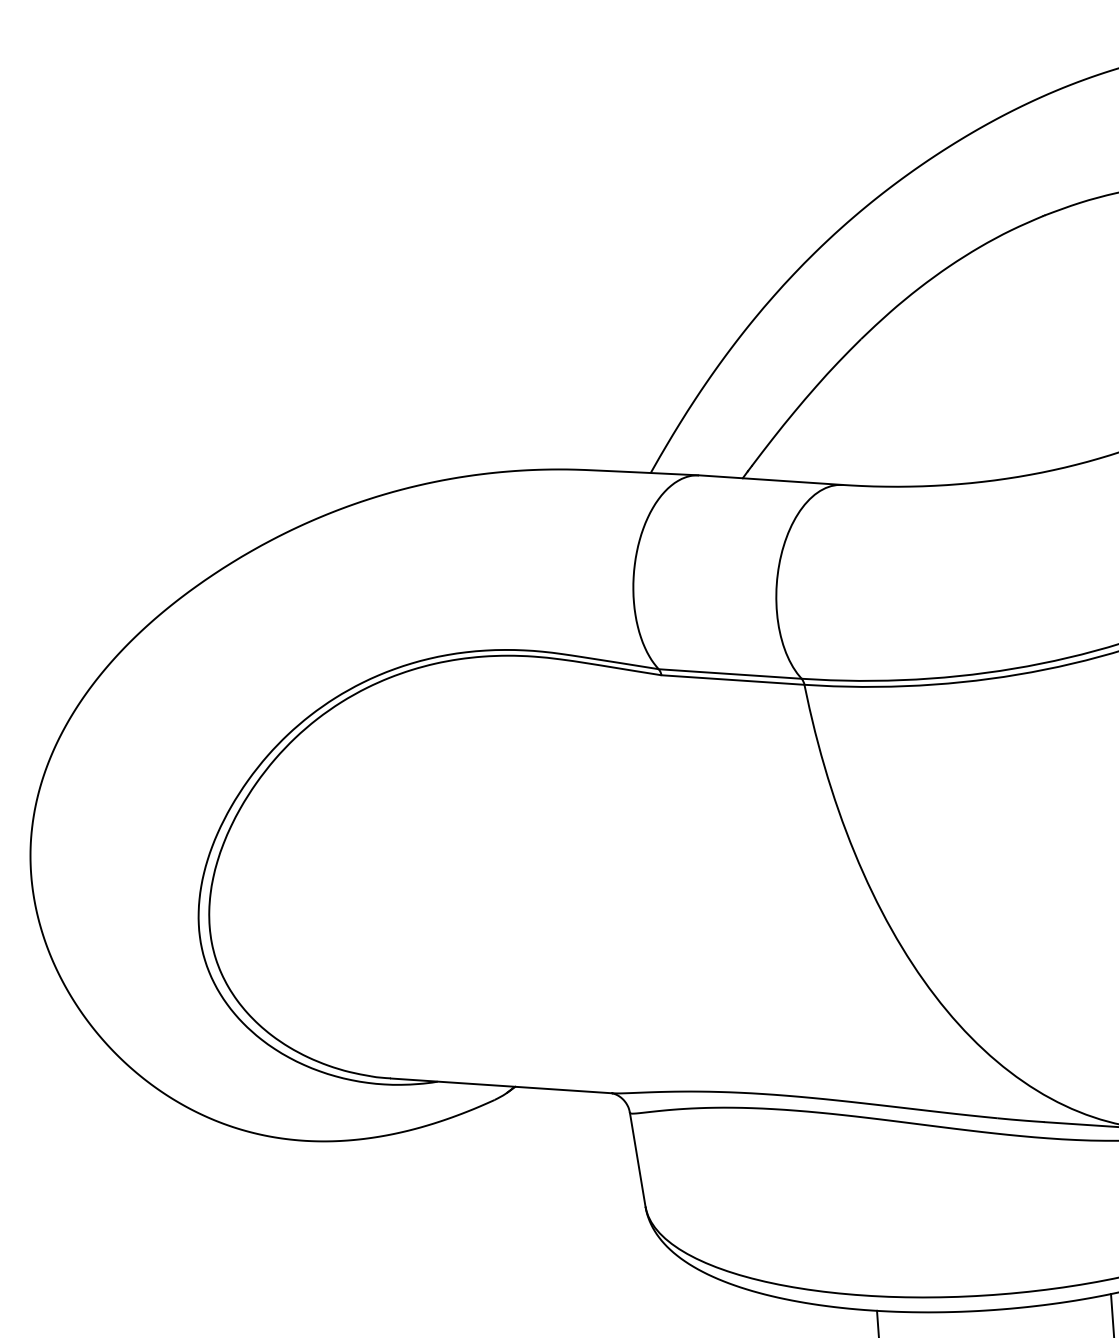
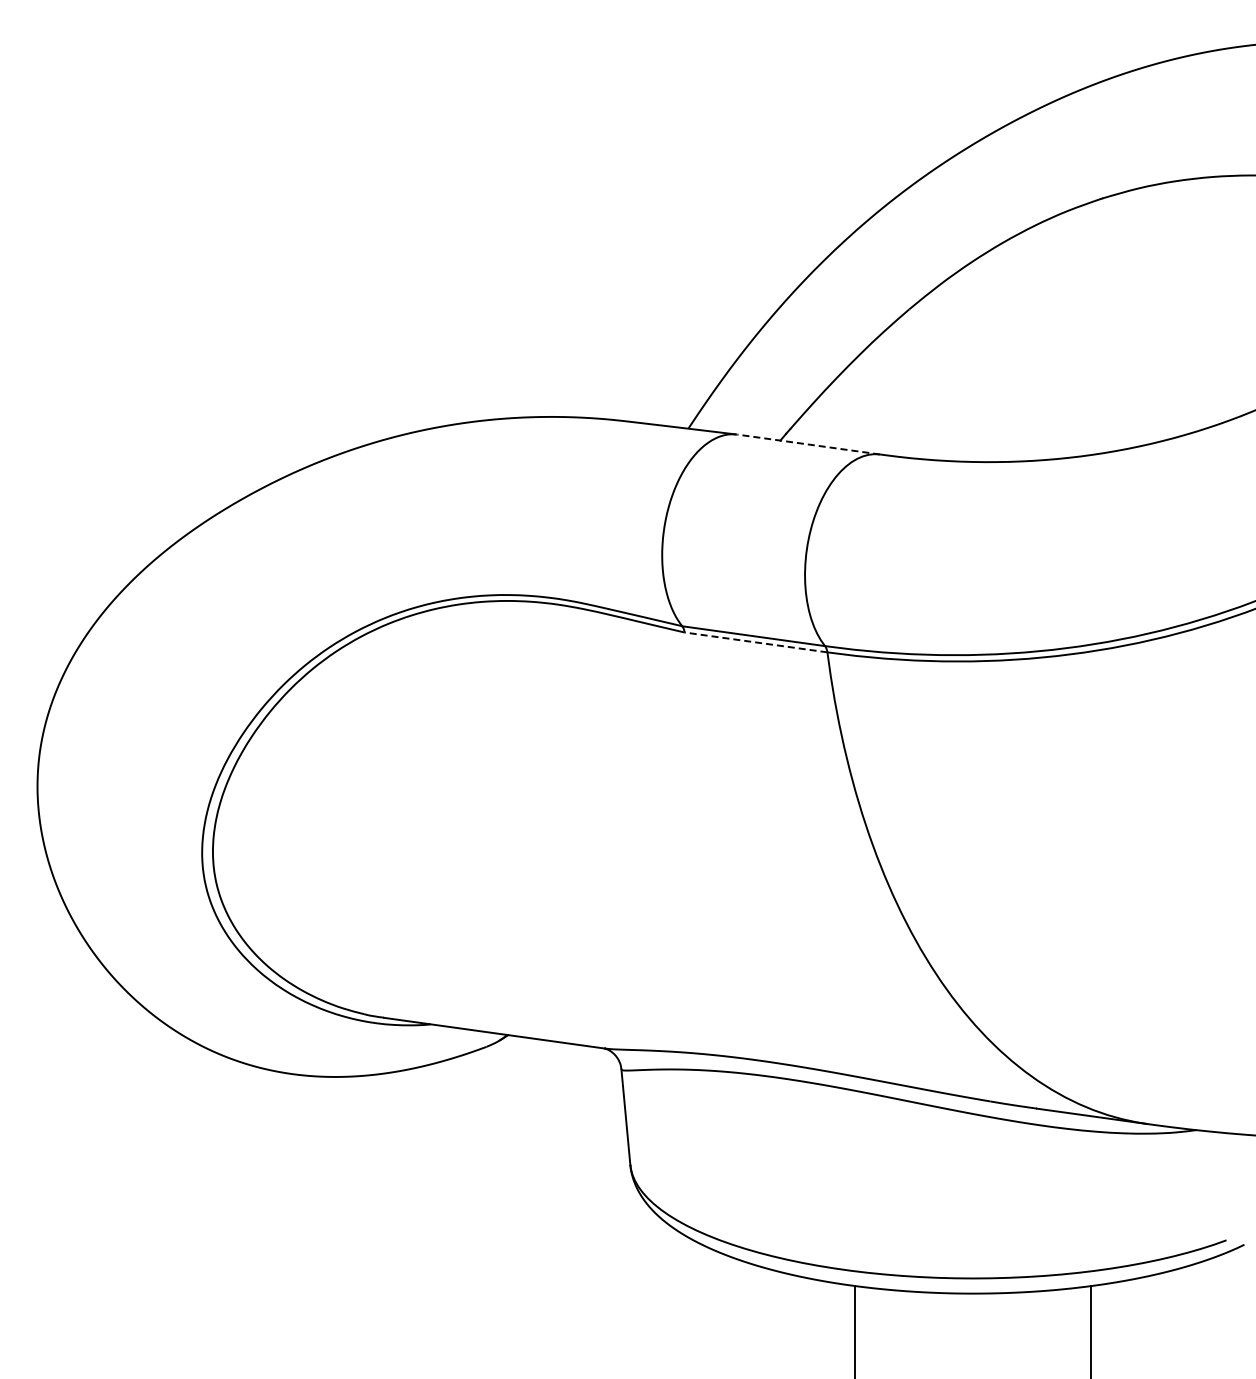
line: (770, 480) -> (808, 444), solid -> dashed
line: (732, 680) -> (755, 642), solid -> dashed

